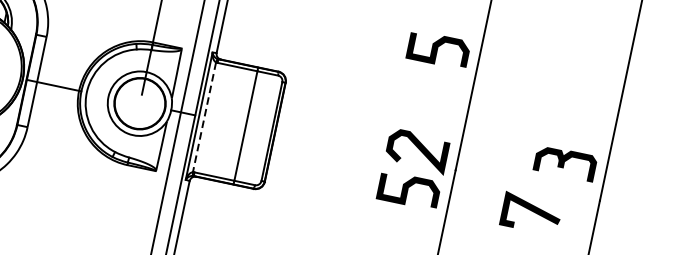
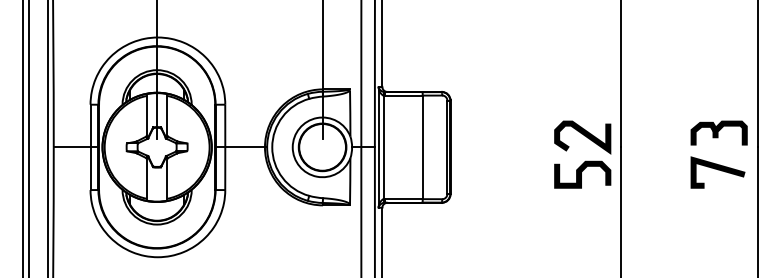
curve: (437, 49) -> (581, 41), removed
line: (204, 117) -> (383, 147), dashed -> solid
part: (564, 162) -> (718, 132), moved
line: (532, 211) -> (718, 170), moved

